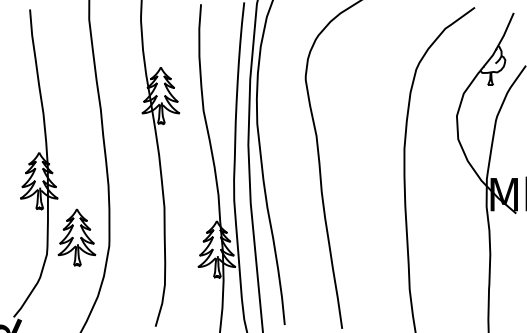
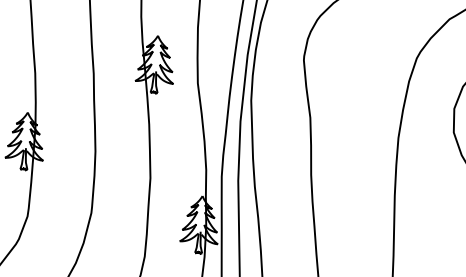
part: (76, 237) -> (58, 201), removed

